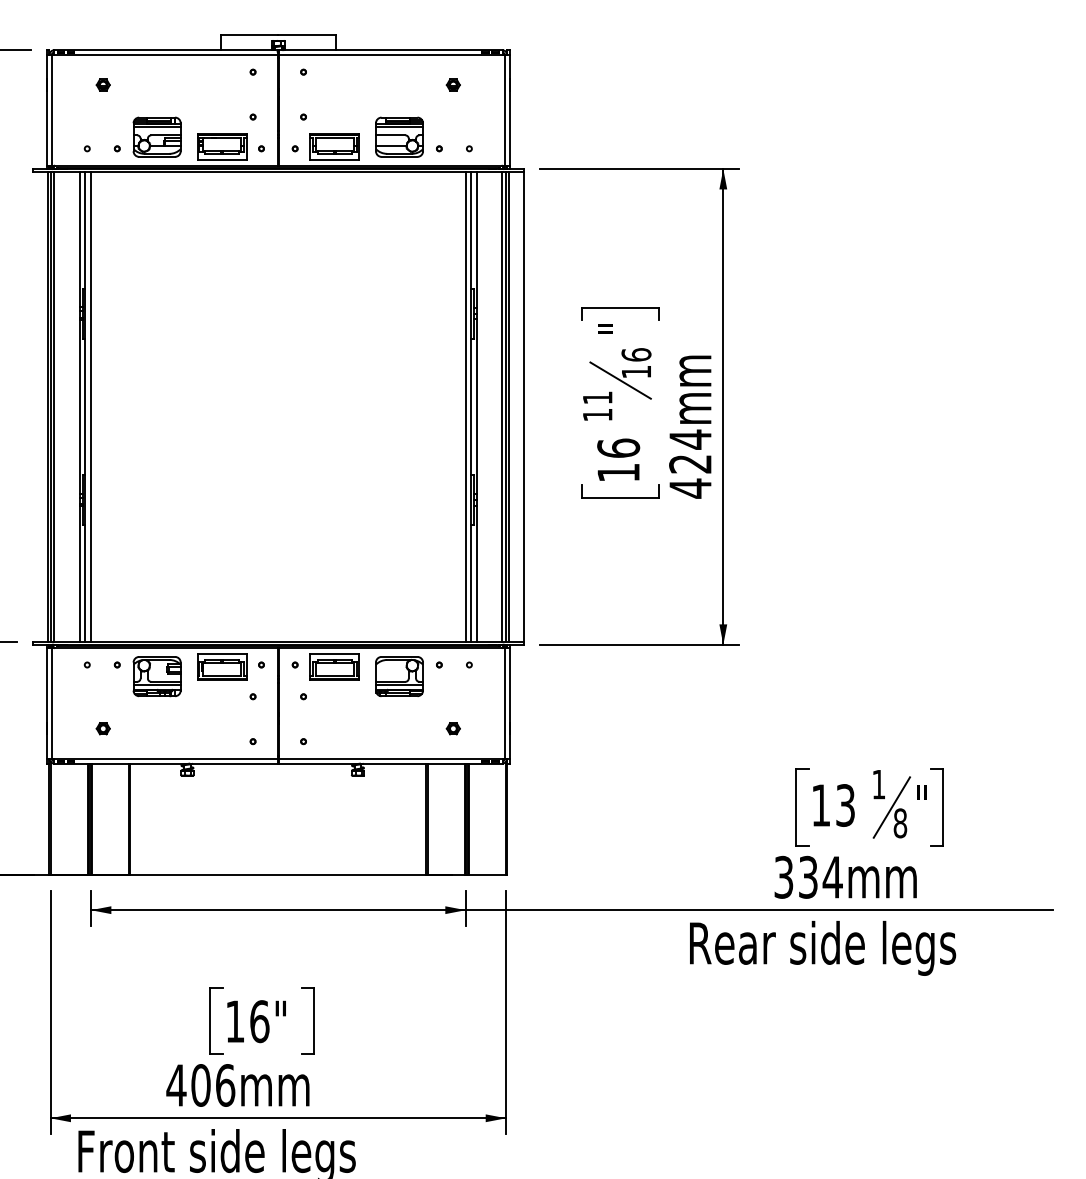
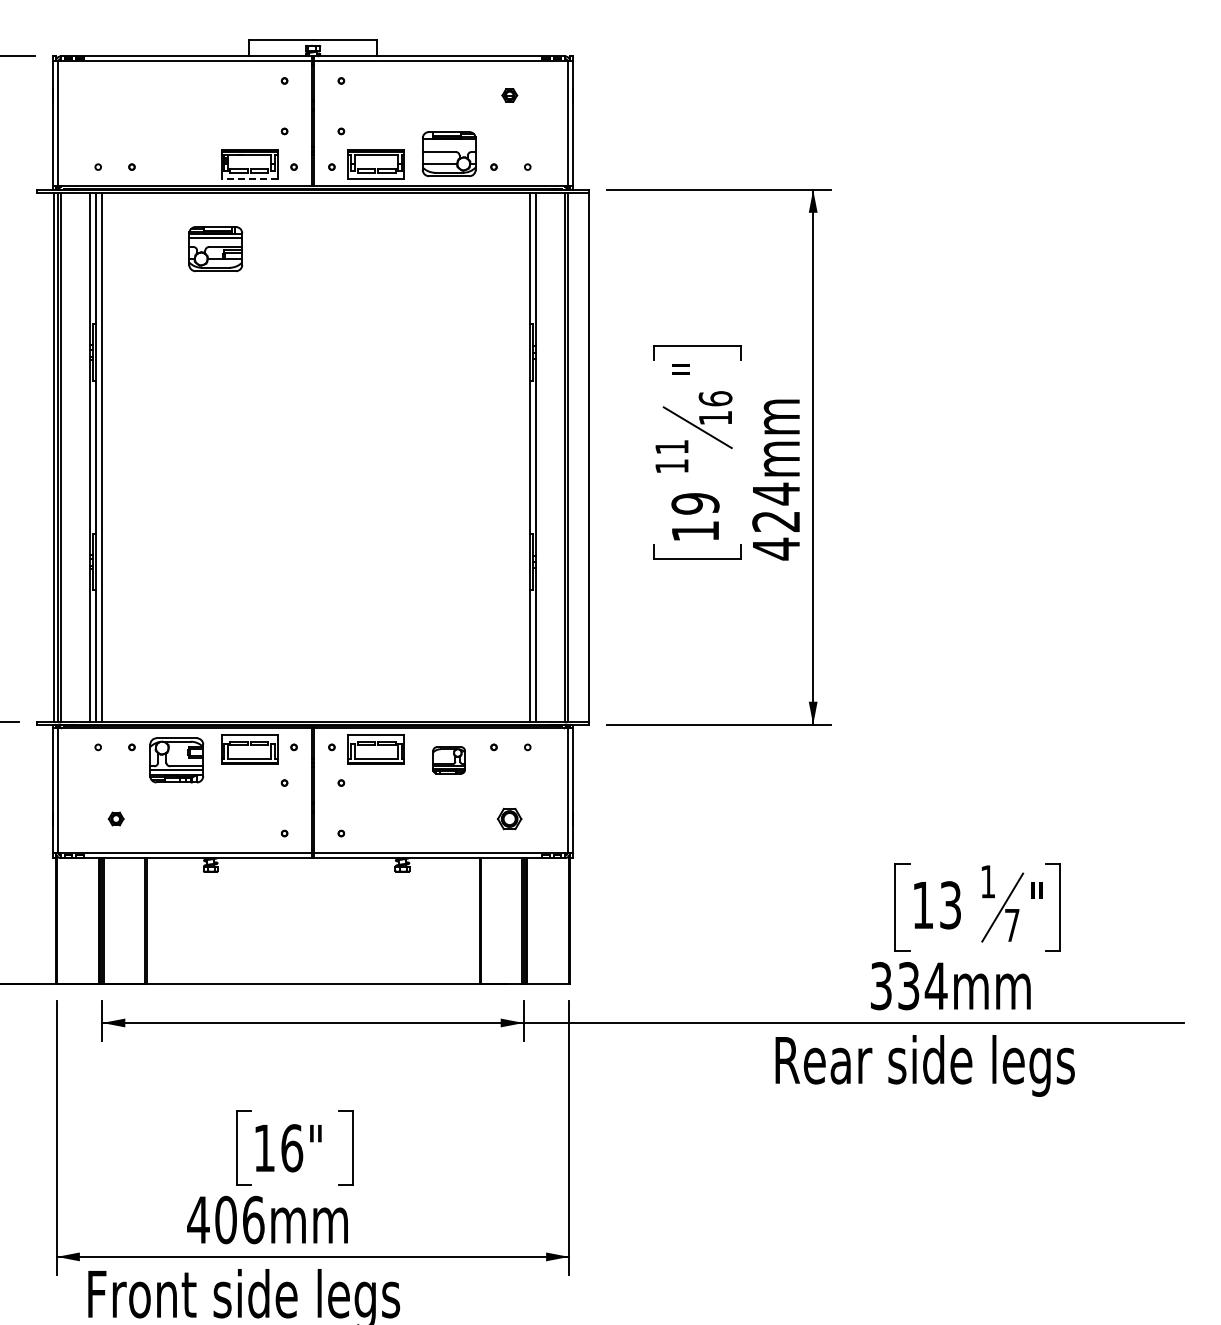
part: (102, 85) -> (115, 95), removed
line: (398, 126) -> (448, 142), removed
part: (156, 137) -> (215, 249), moved
line: (221, 159) -> (249, 179), solid -> dashed
line: (465, 407) -> (523, 457), removed
line: (509, 407) -> (572, 457), removed
text: (618, 448) -> (695, 503), 16 -> 19
part: (398, 676) -> (448, 760), size x0.6
part: (453, 728) -> (509, 818), size x1.6
text: (899, 823) -> (1011, 925), 8 -> 7

